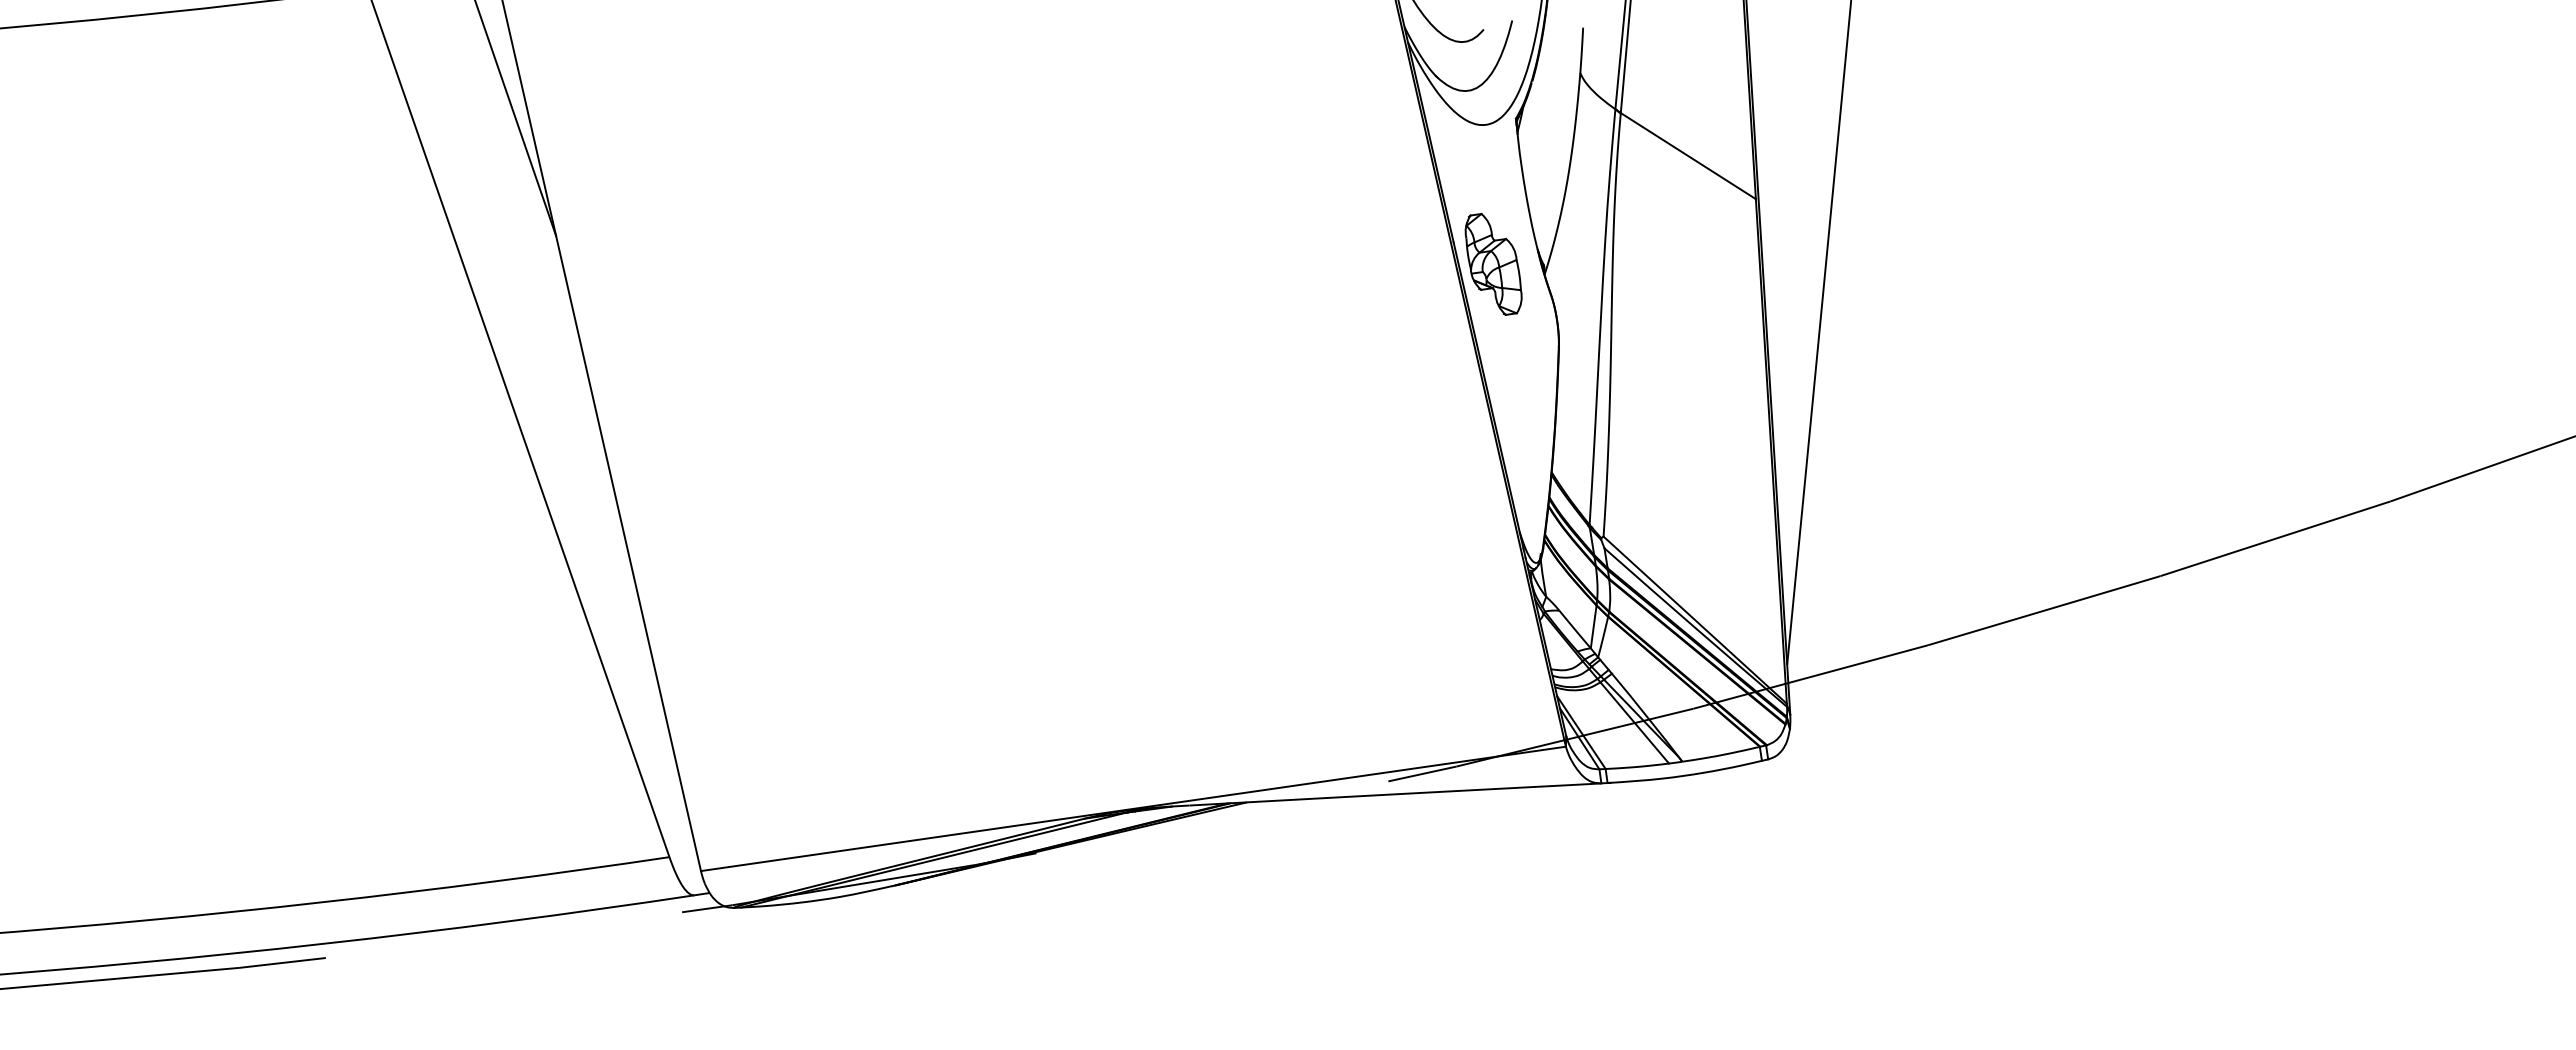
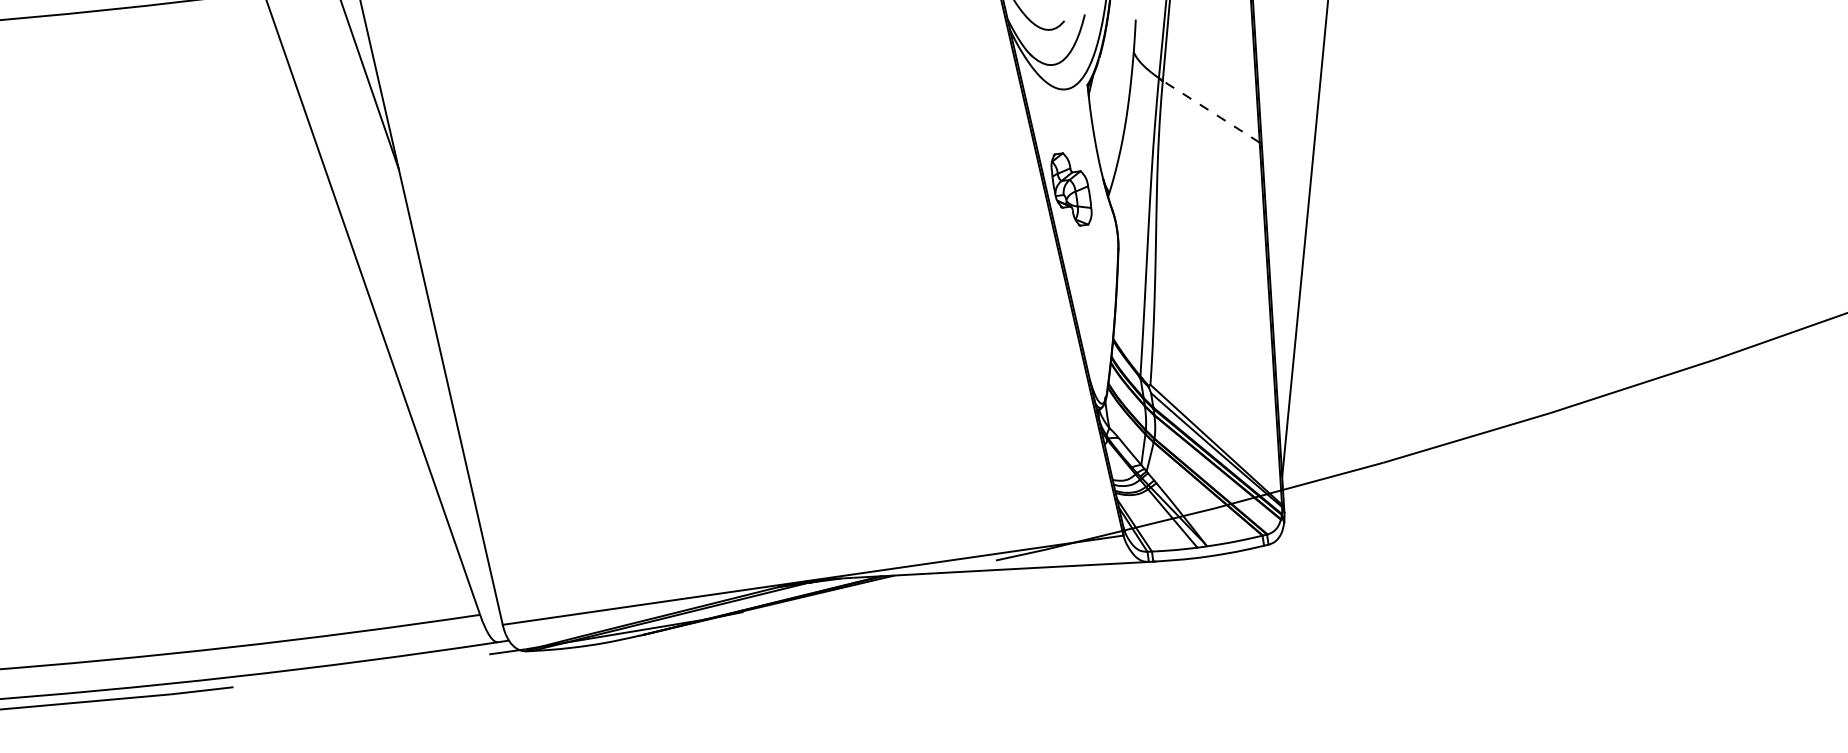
line: (1687, 155) -> (1210, 111), solid -> dashed

